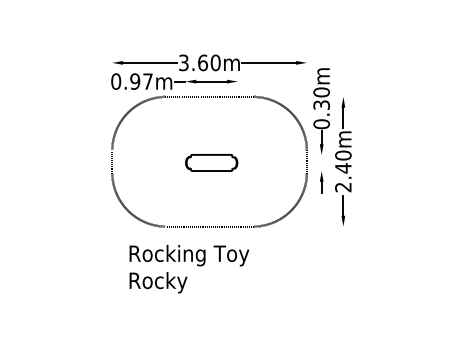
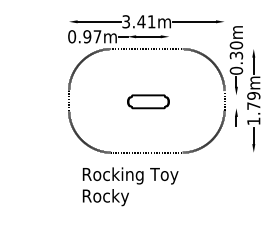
text: (208, 62) -> (145, 21), 3.60m -> 3.41m
text: (343, 171) -> (253, 108), 2.40m -> 1.79m

